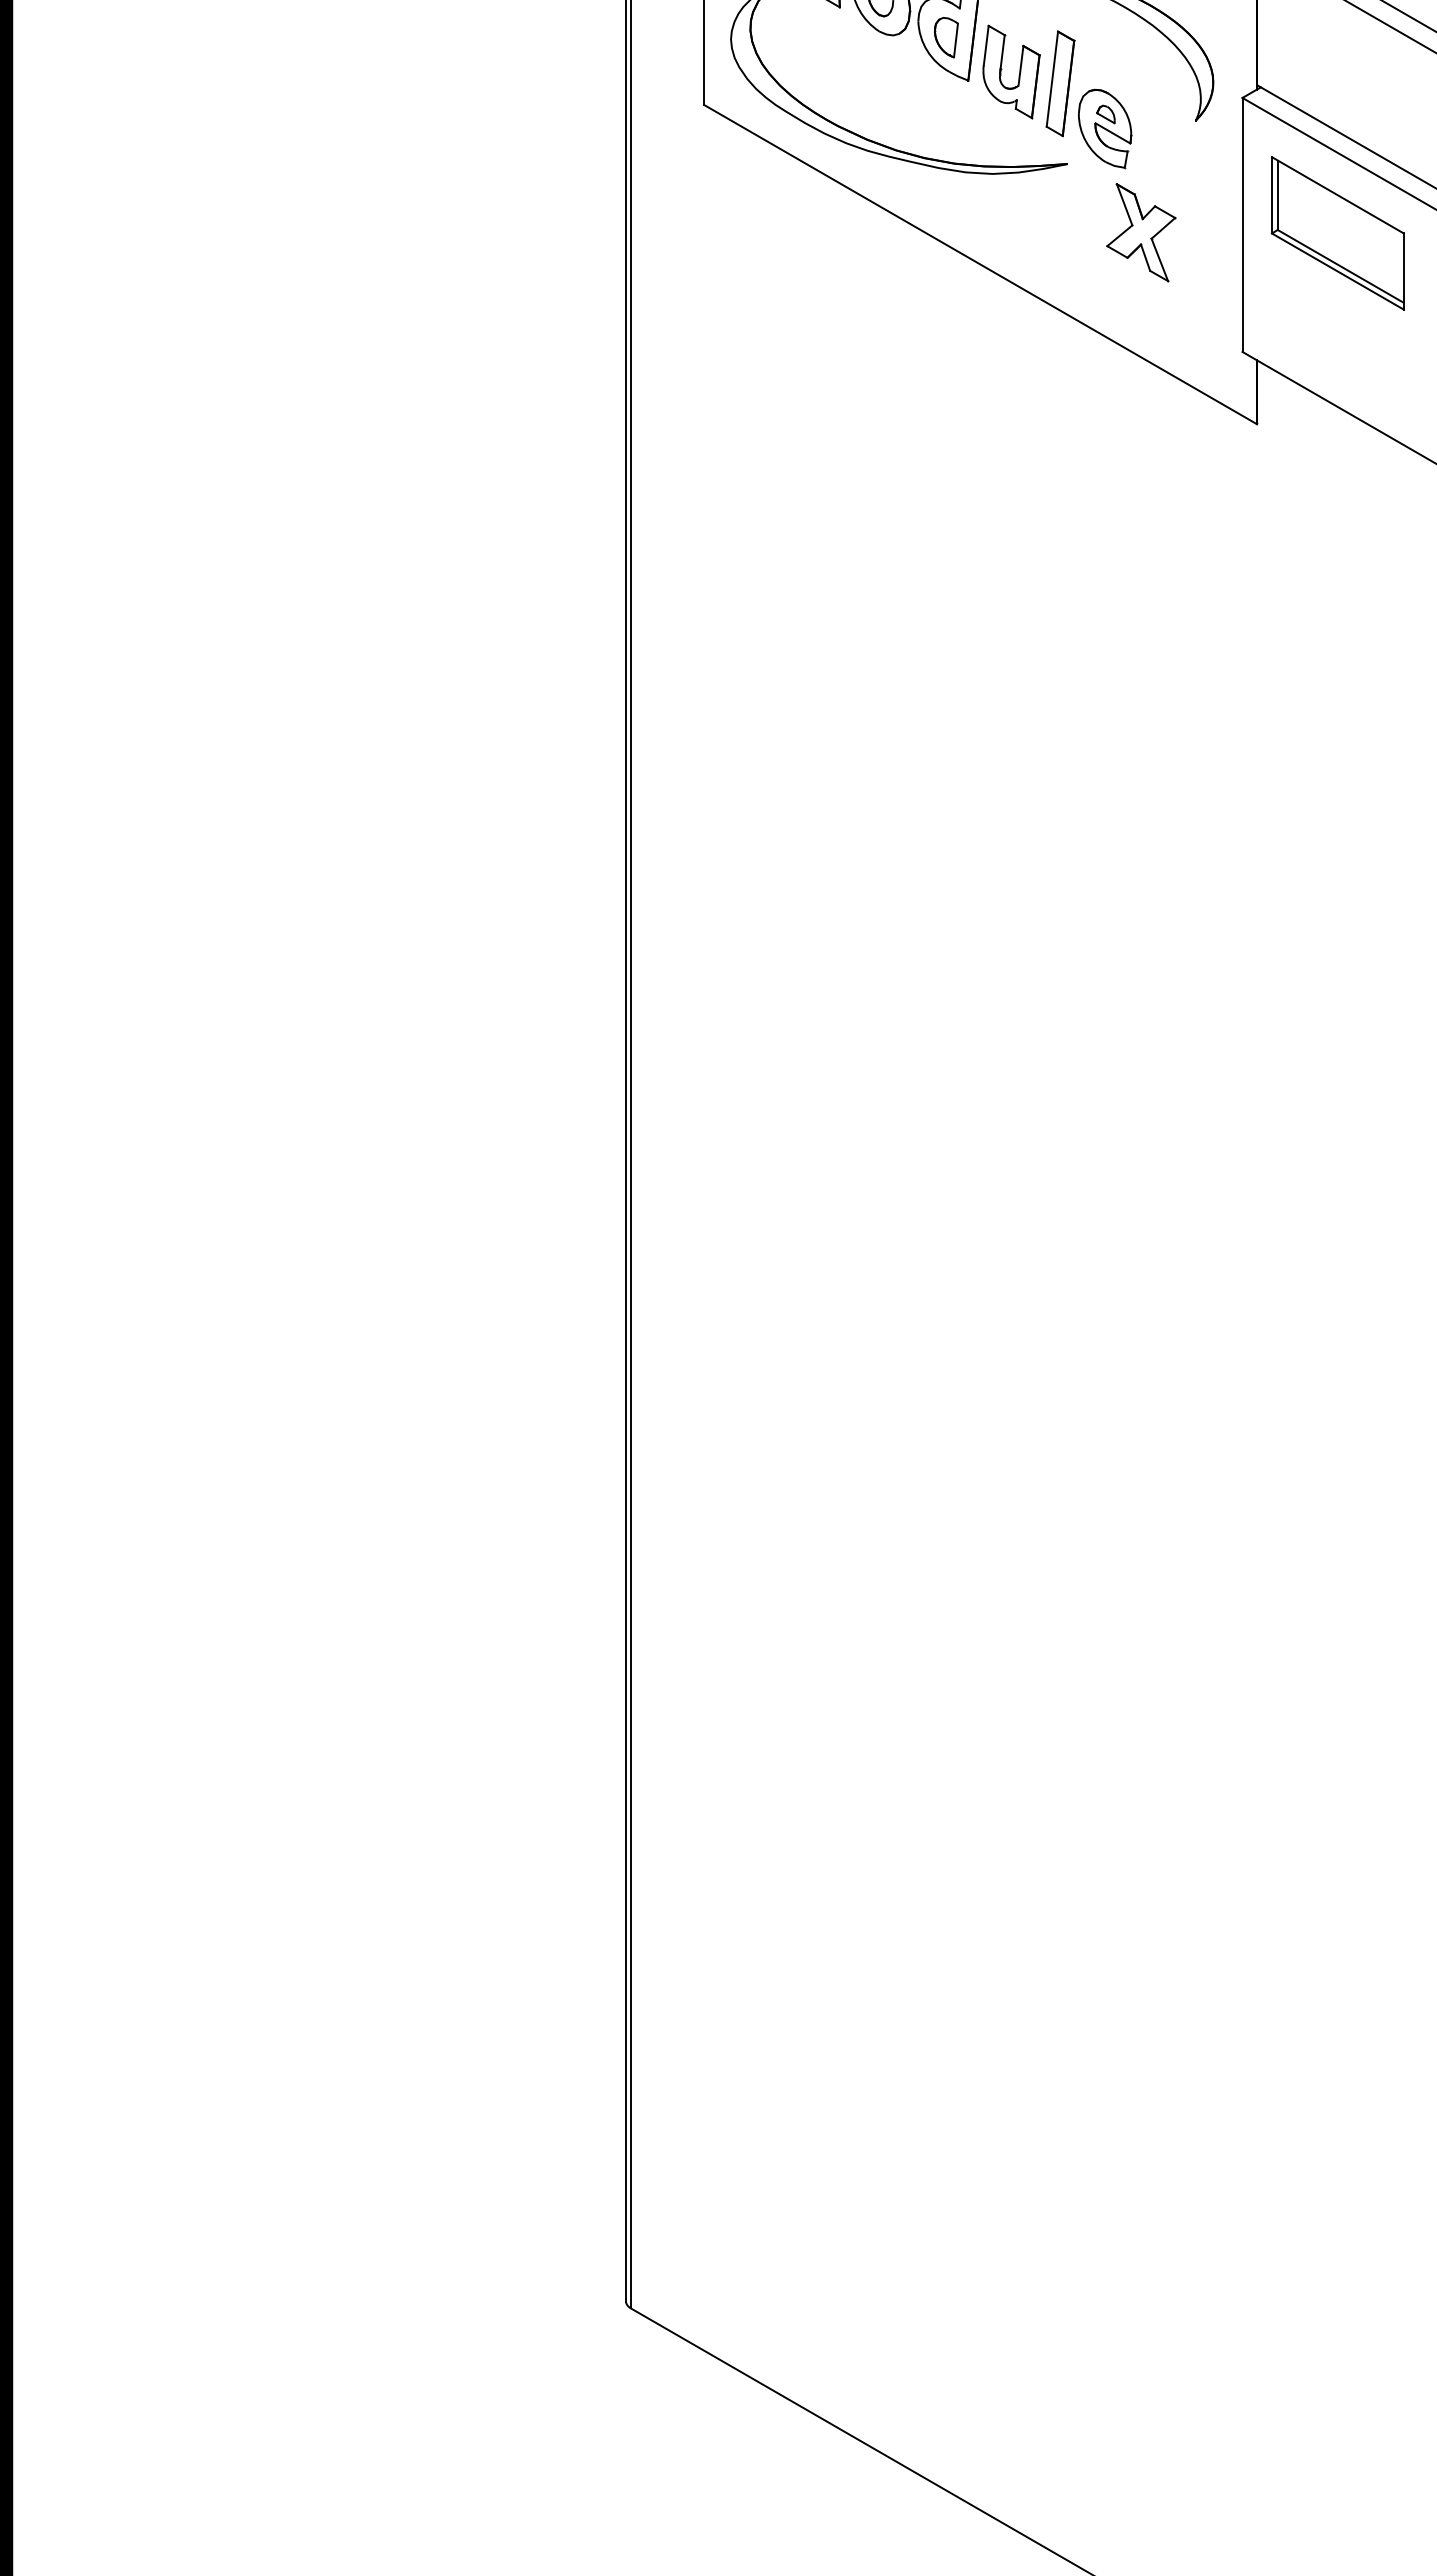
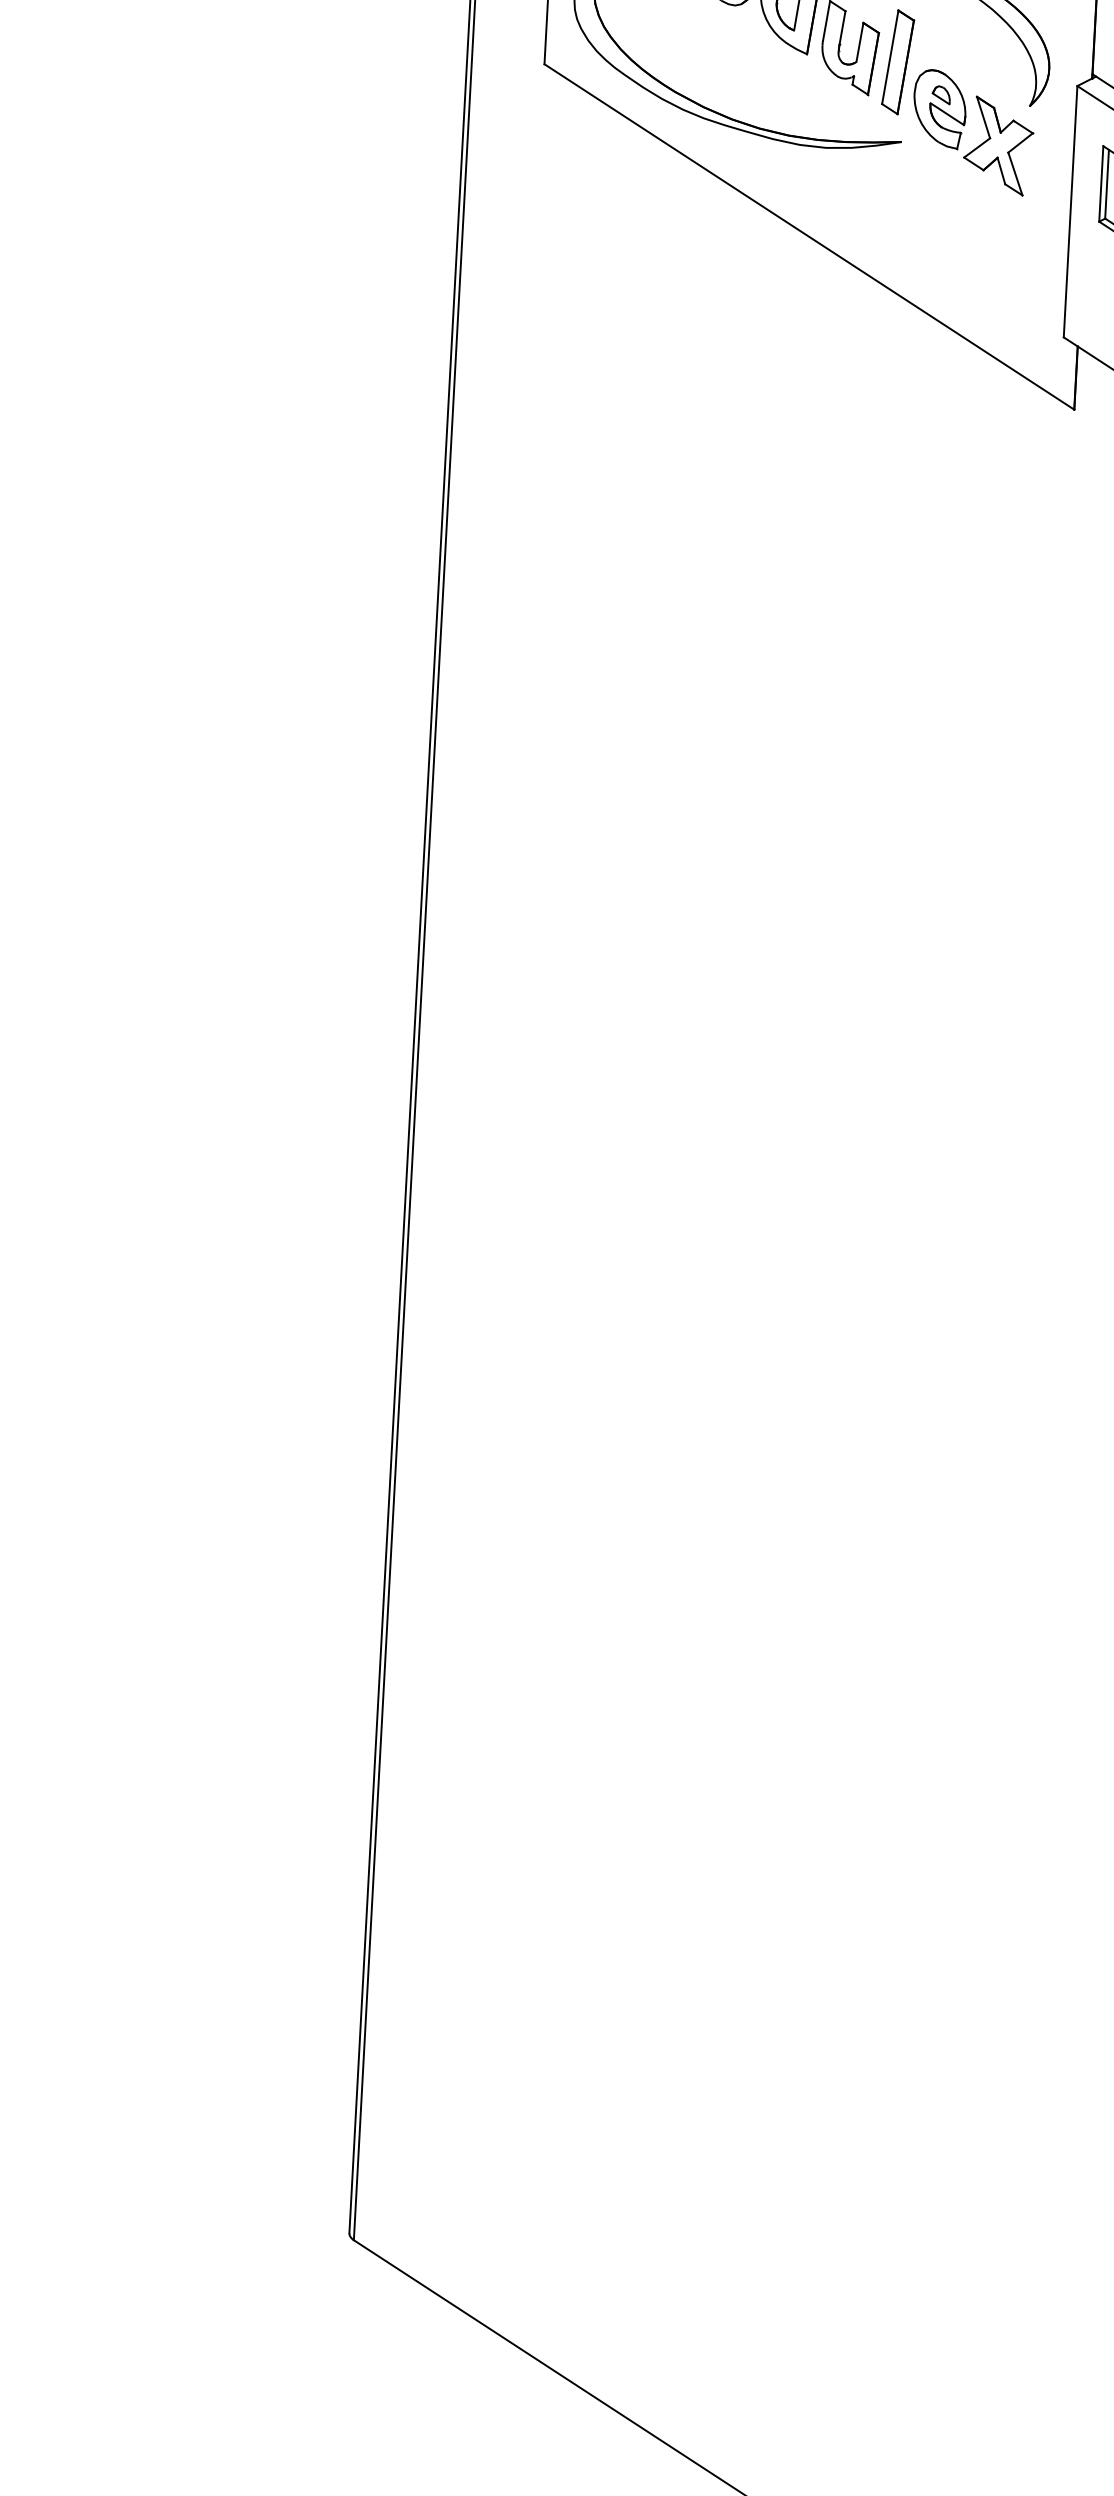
part: (1141, 232) -> (998, 145), moved

